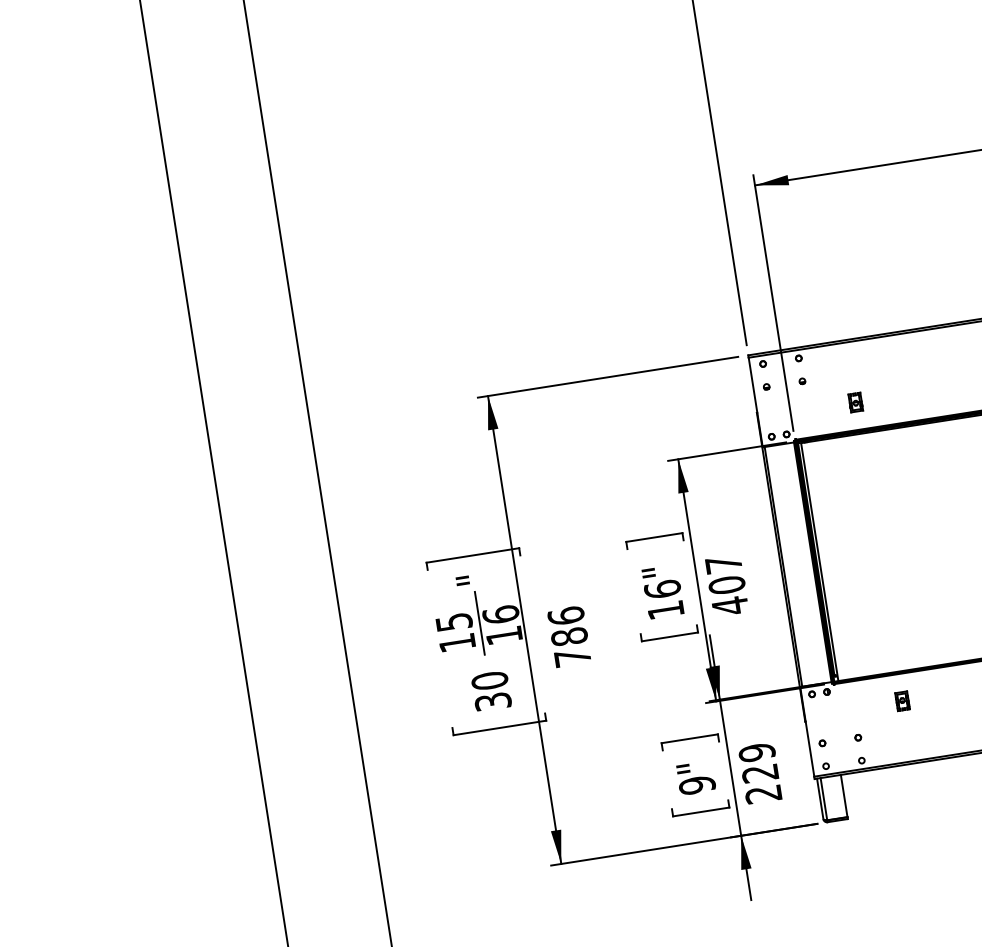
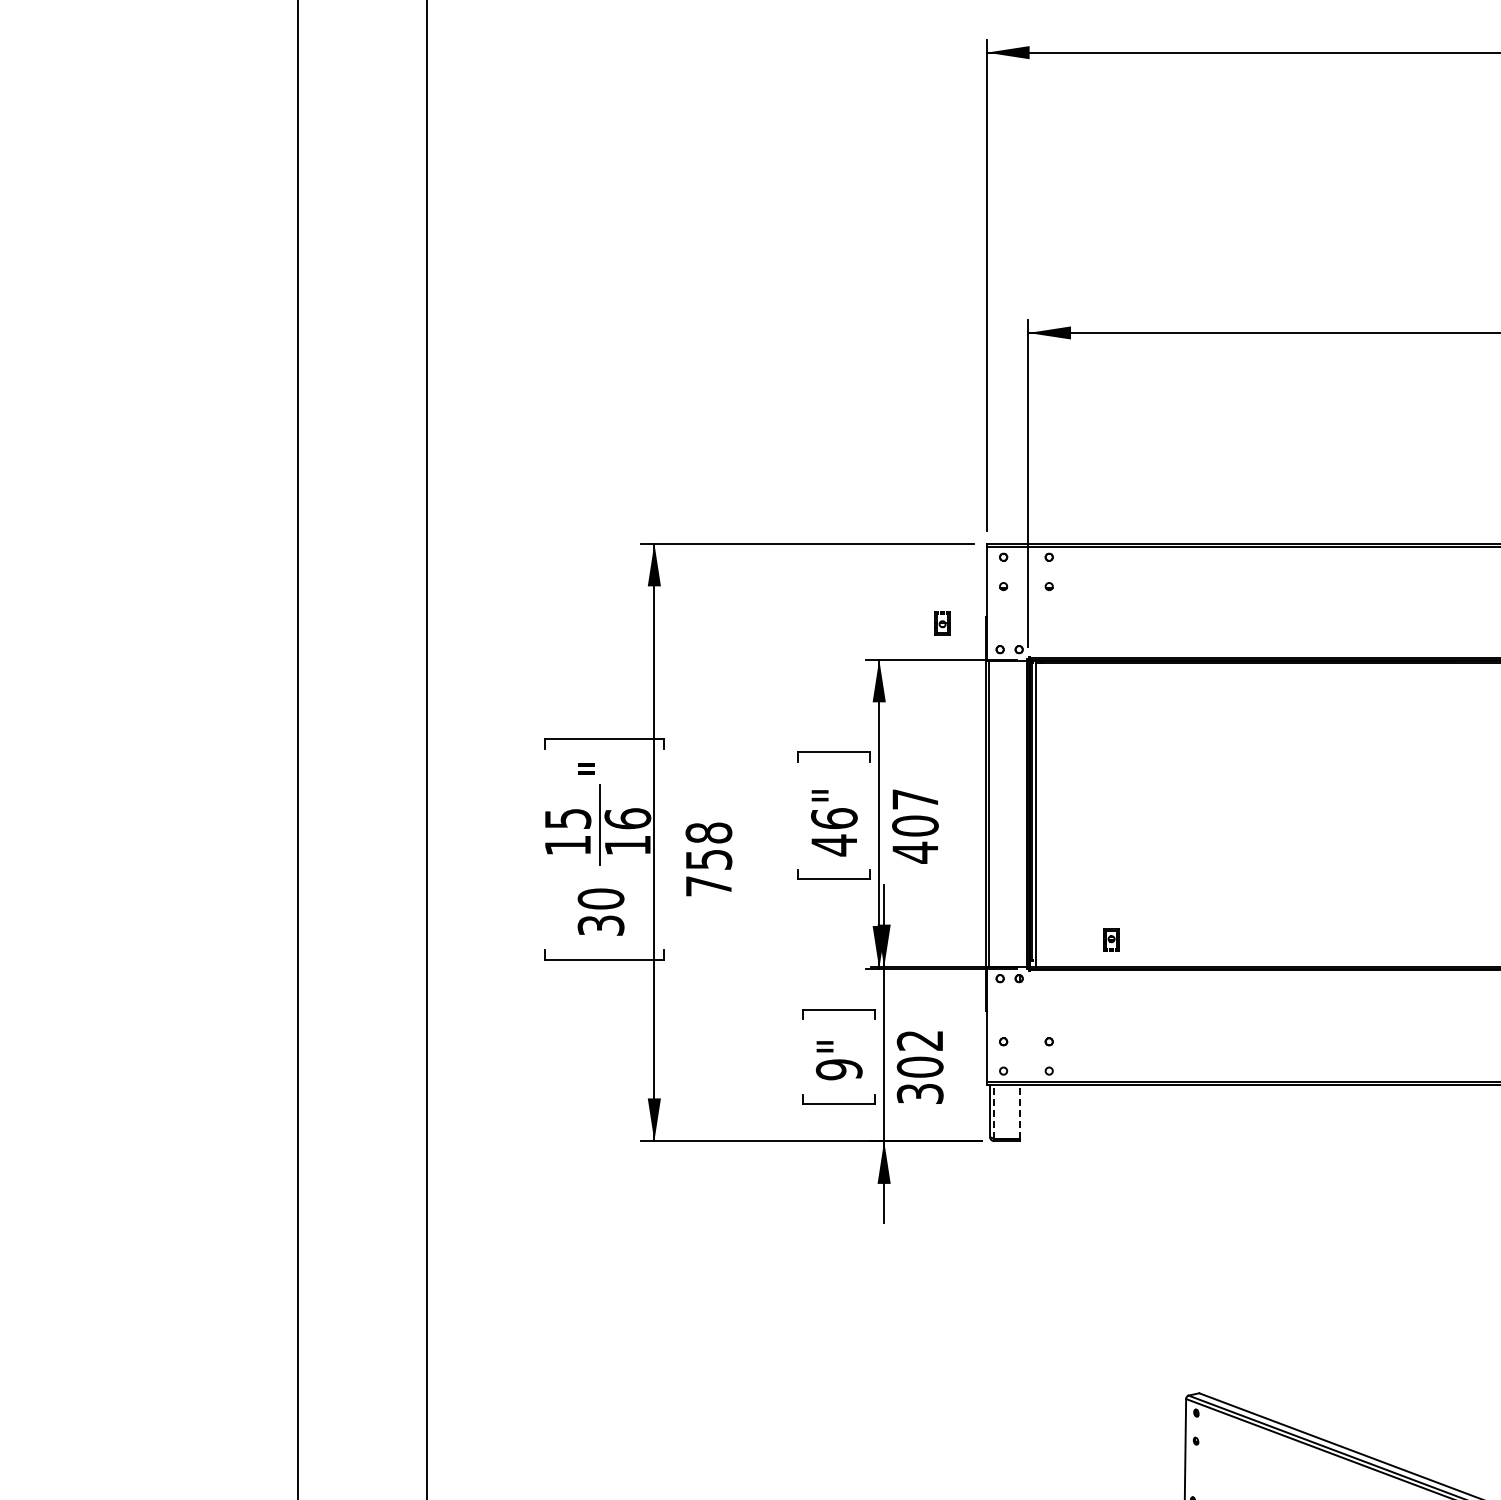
part: (855, 402) -> (942, 623), moved
text: (665, 610) -> (833, 845), 16" -> 46"
text: (567, 626) -> (708, 846), 786 -> 758
part: (902, 700) -> (1111, 939), moved
text: (759, 773) -> (919, 1067), 229 -> 302
line: (844, 795) -> (1020, 1111), solid -> dashed
line: (823, 798) -> (994, 1111), solid -> dashed

